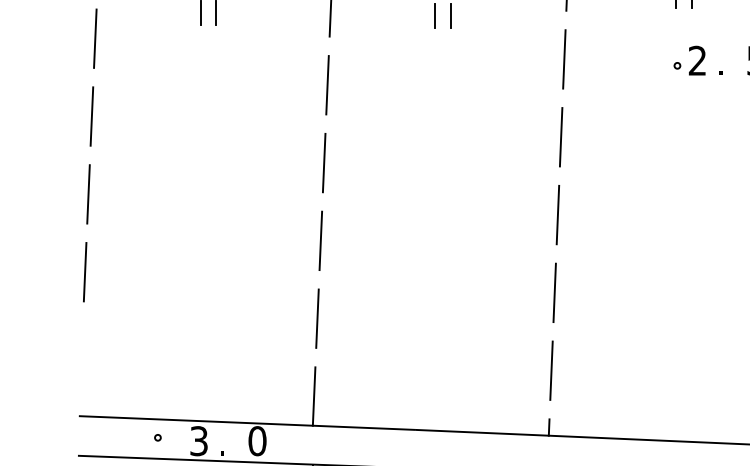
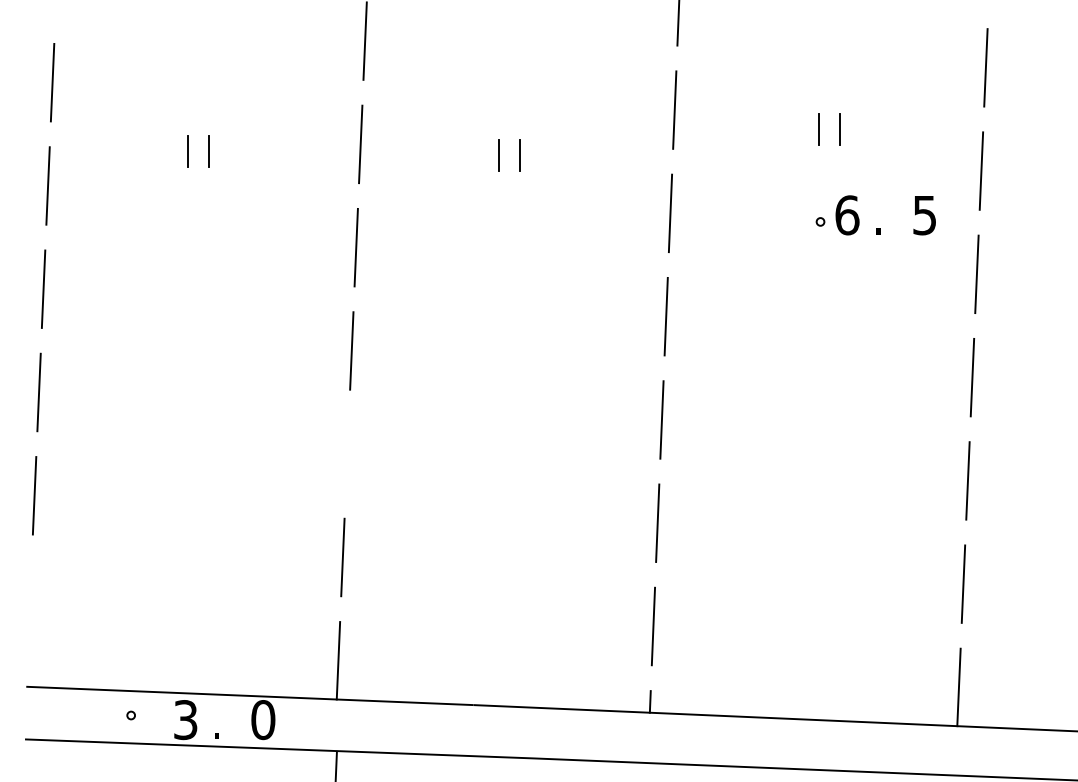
text: (697, 60) -> (847, 215), 2 -> 6
line: (320, 240) -> (347, 453), removed

